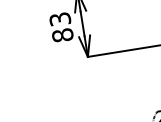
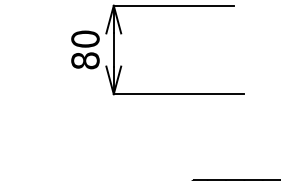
text: (60, 18) -> (85, 38), 83 -> 80

